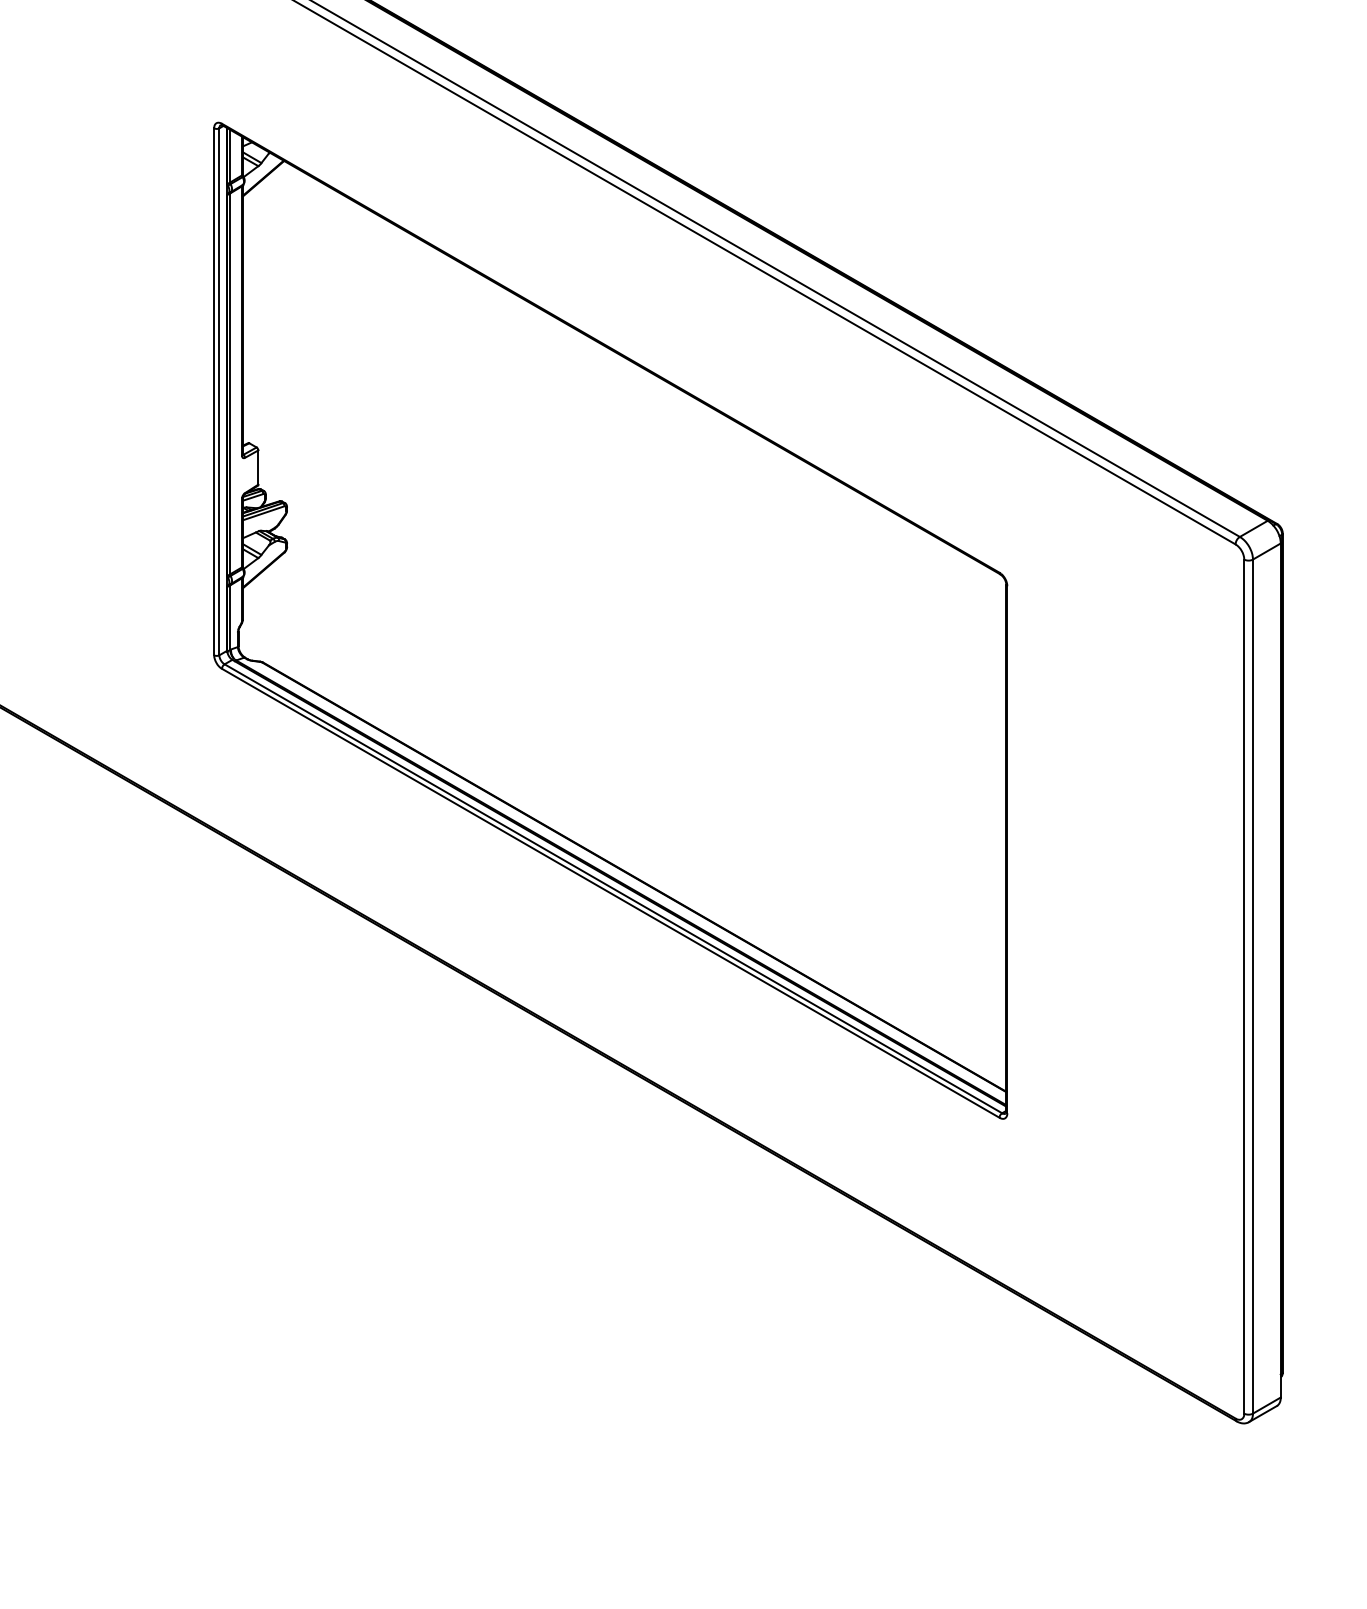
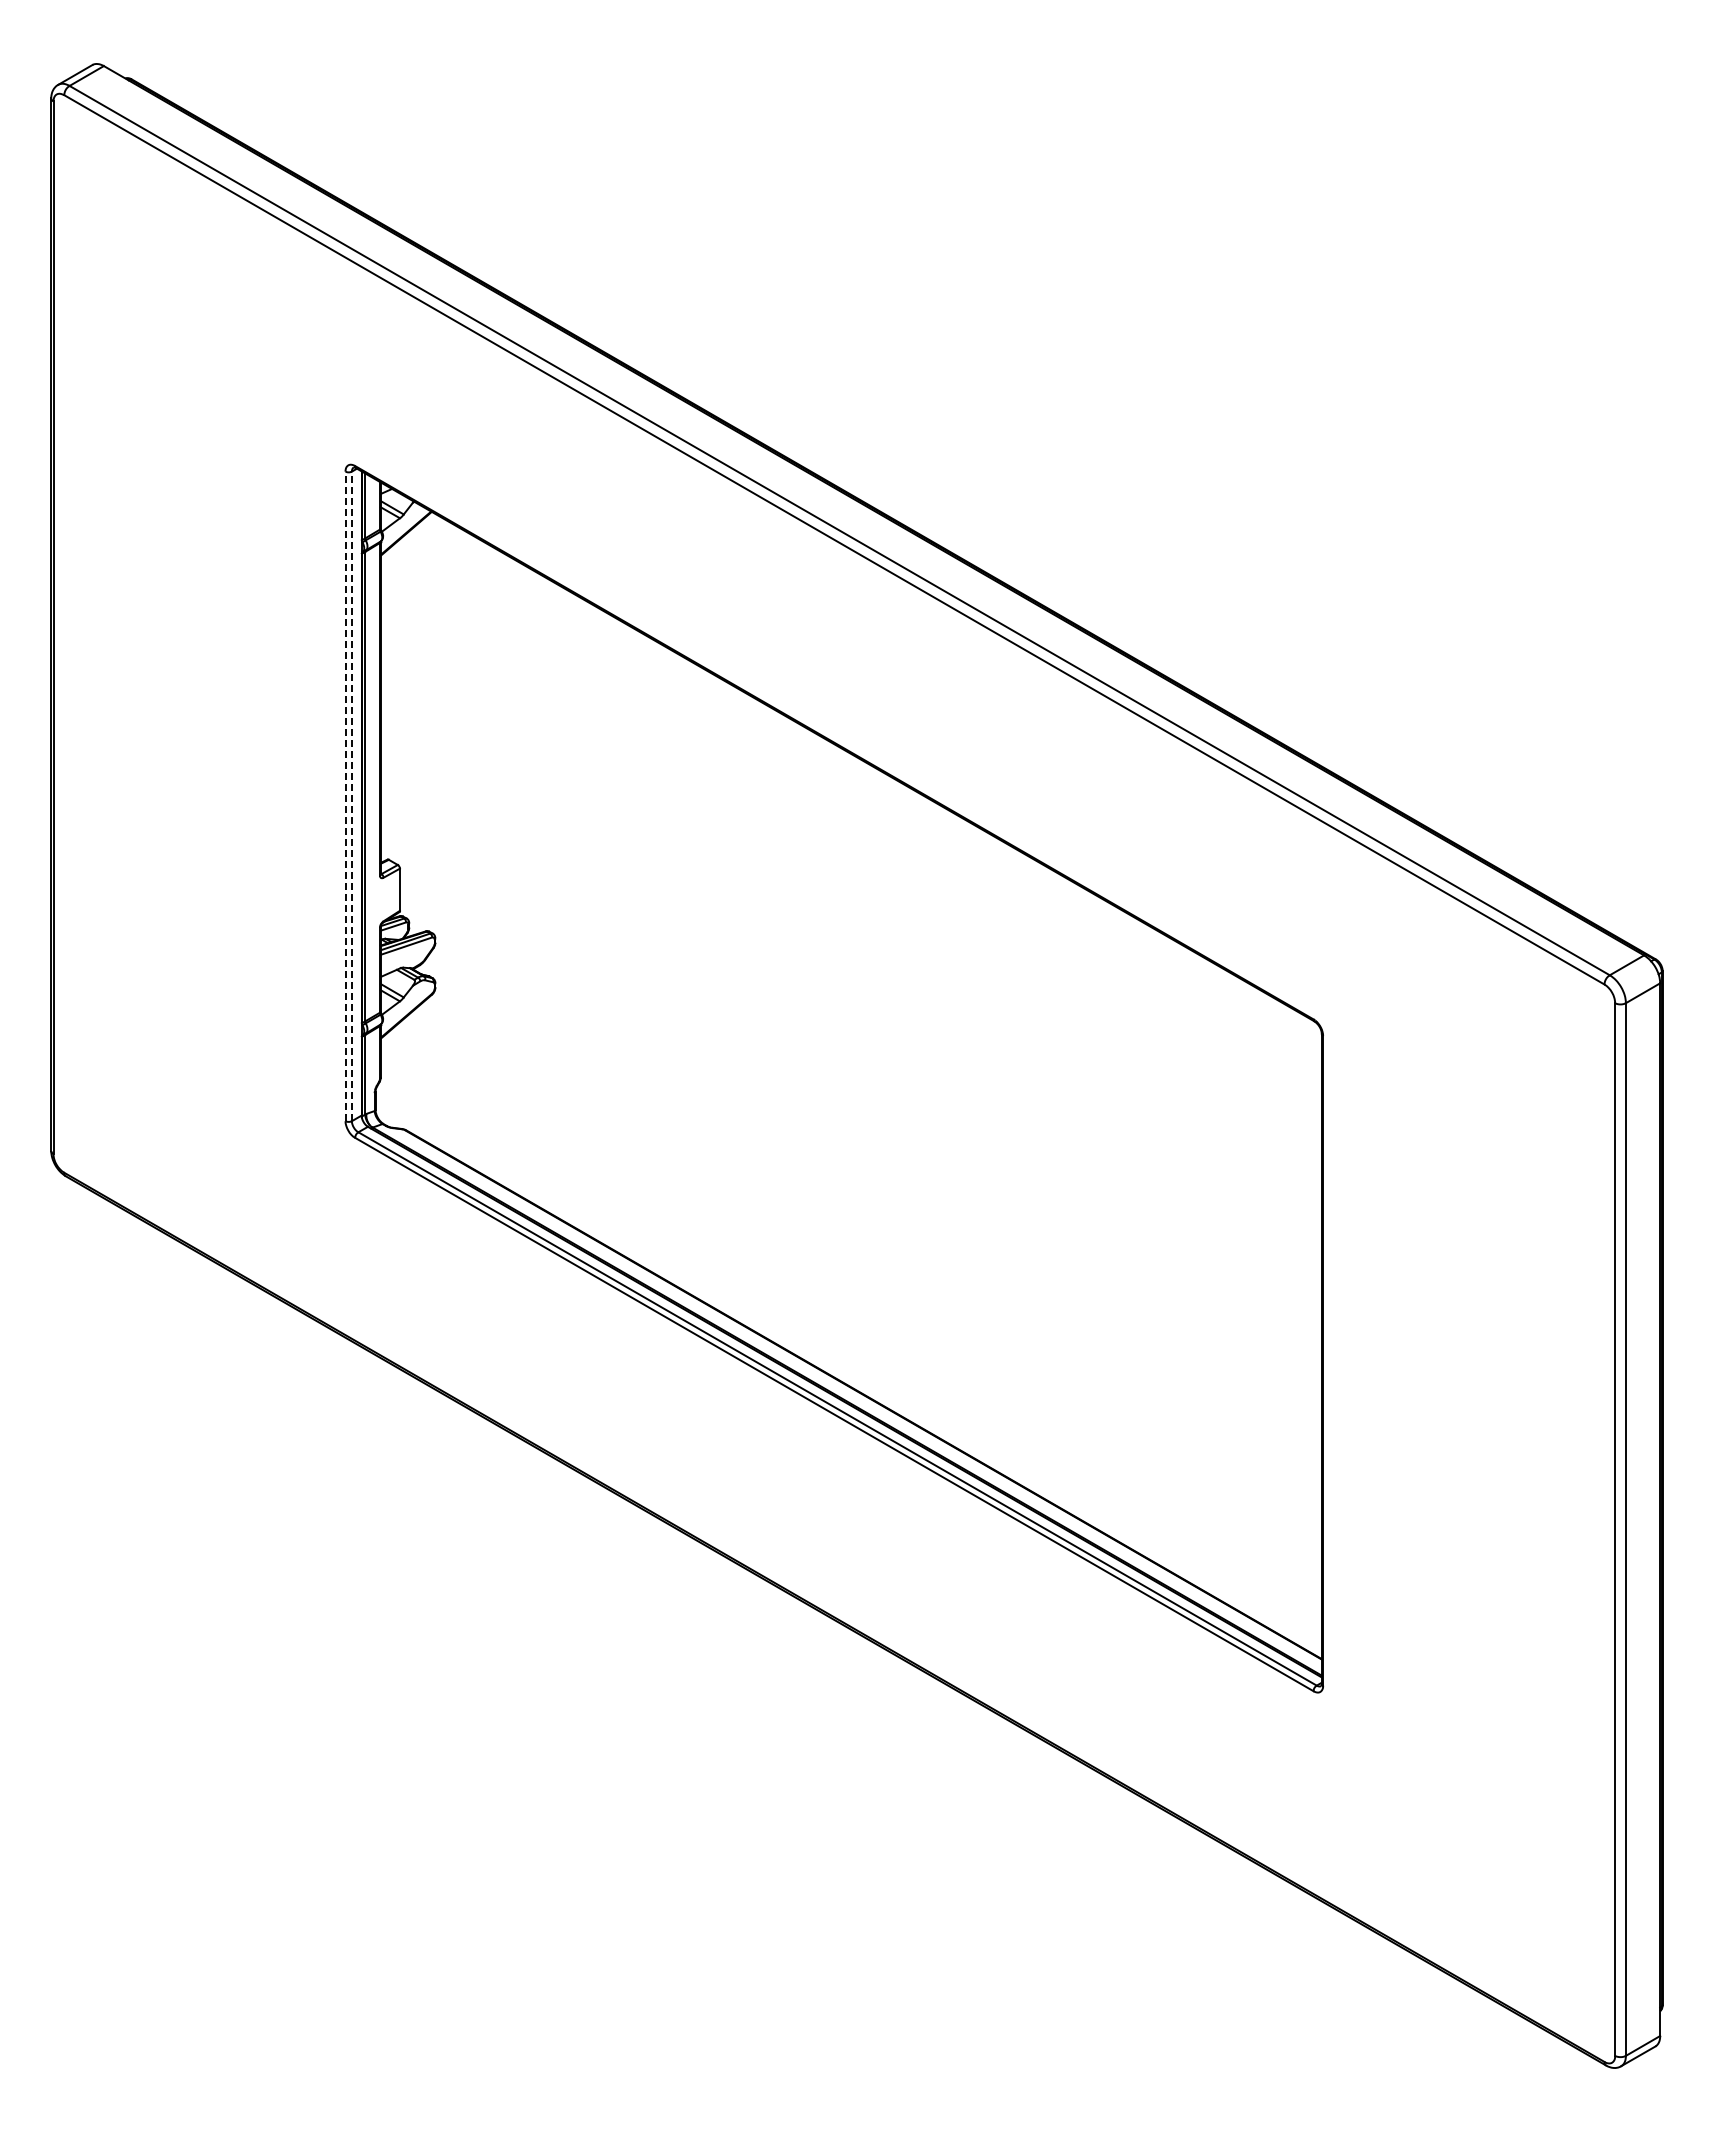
line: (214, 391) -> (345, 796), solid -> dashed
line: (219, 391) -> (351, 796), solid -> dashed

